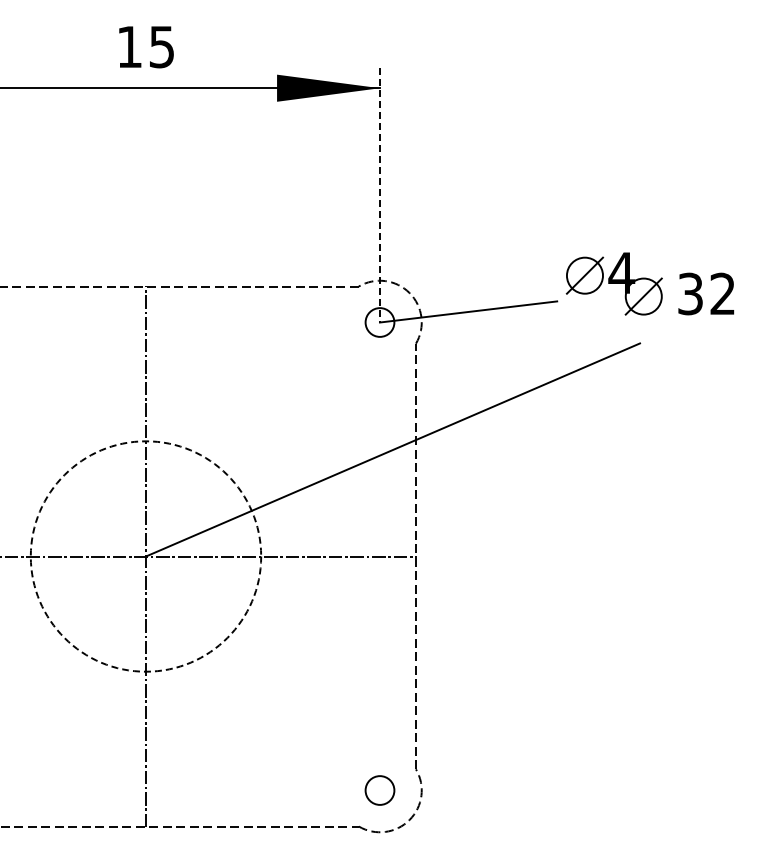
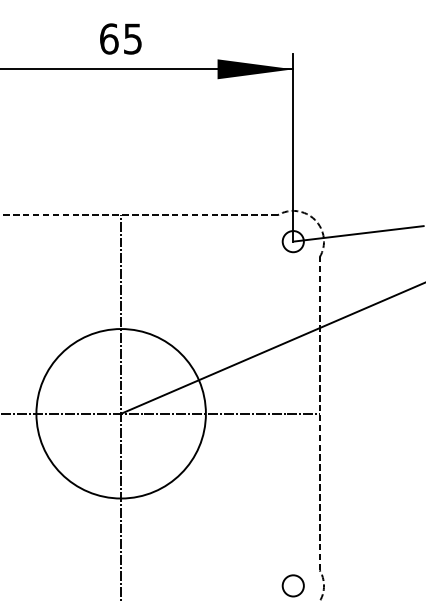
text: (129, 46) -> (109, 38), 15 -> 65
line: (380, 195) -> (293, 148), dashed -> solid
circle: (145, 556) -> (120, 413), dashed -> solid

